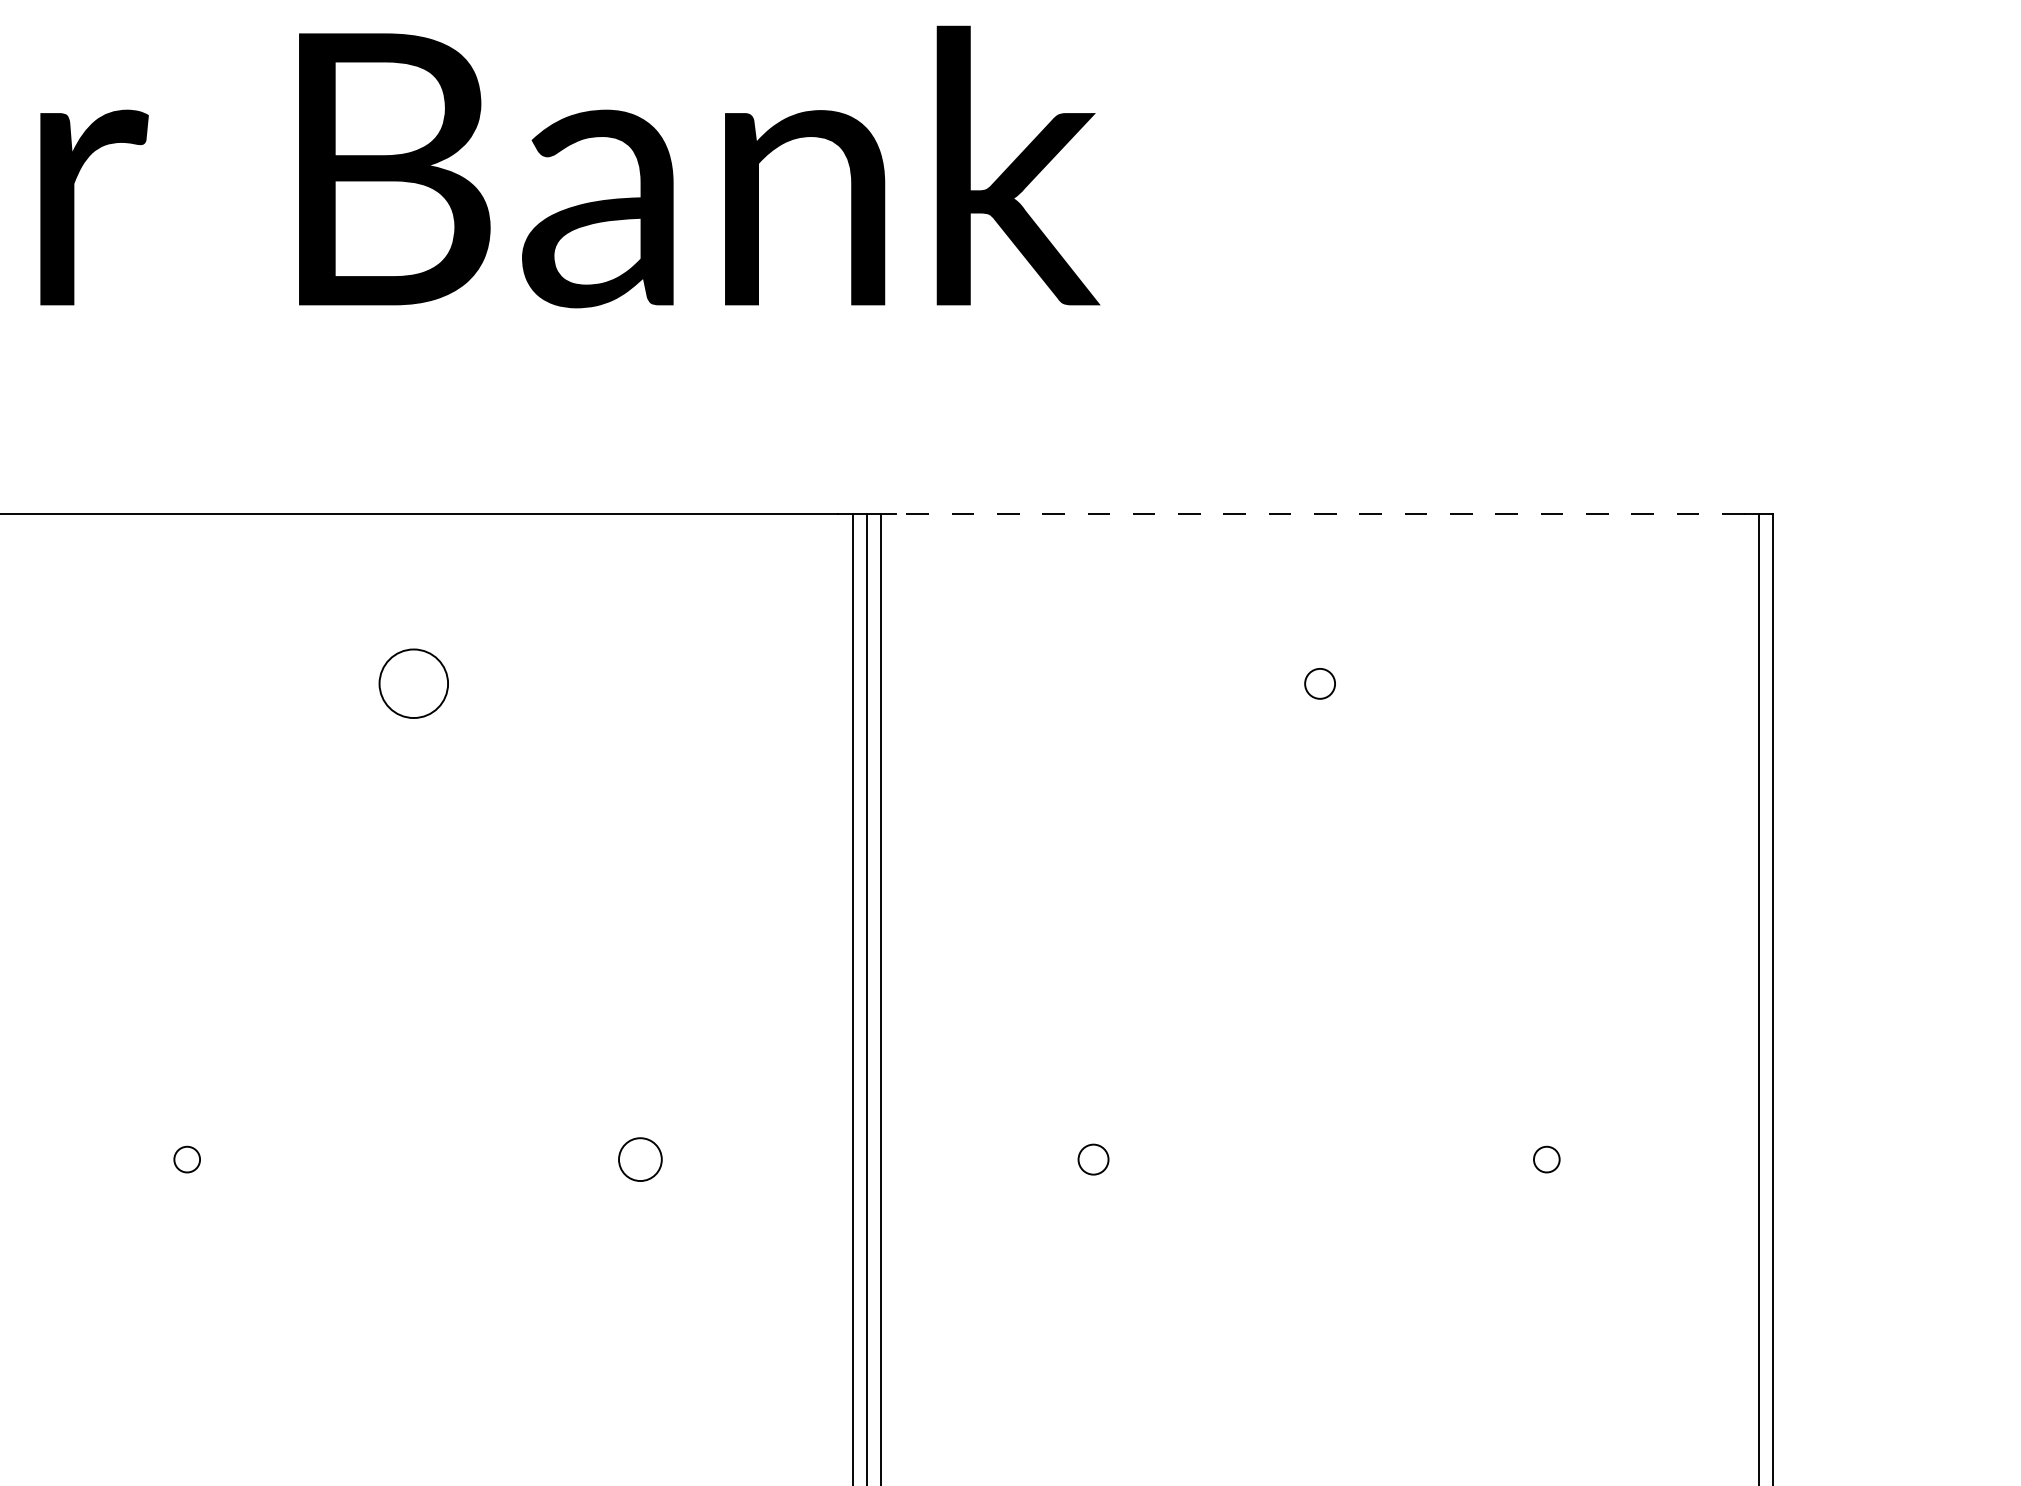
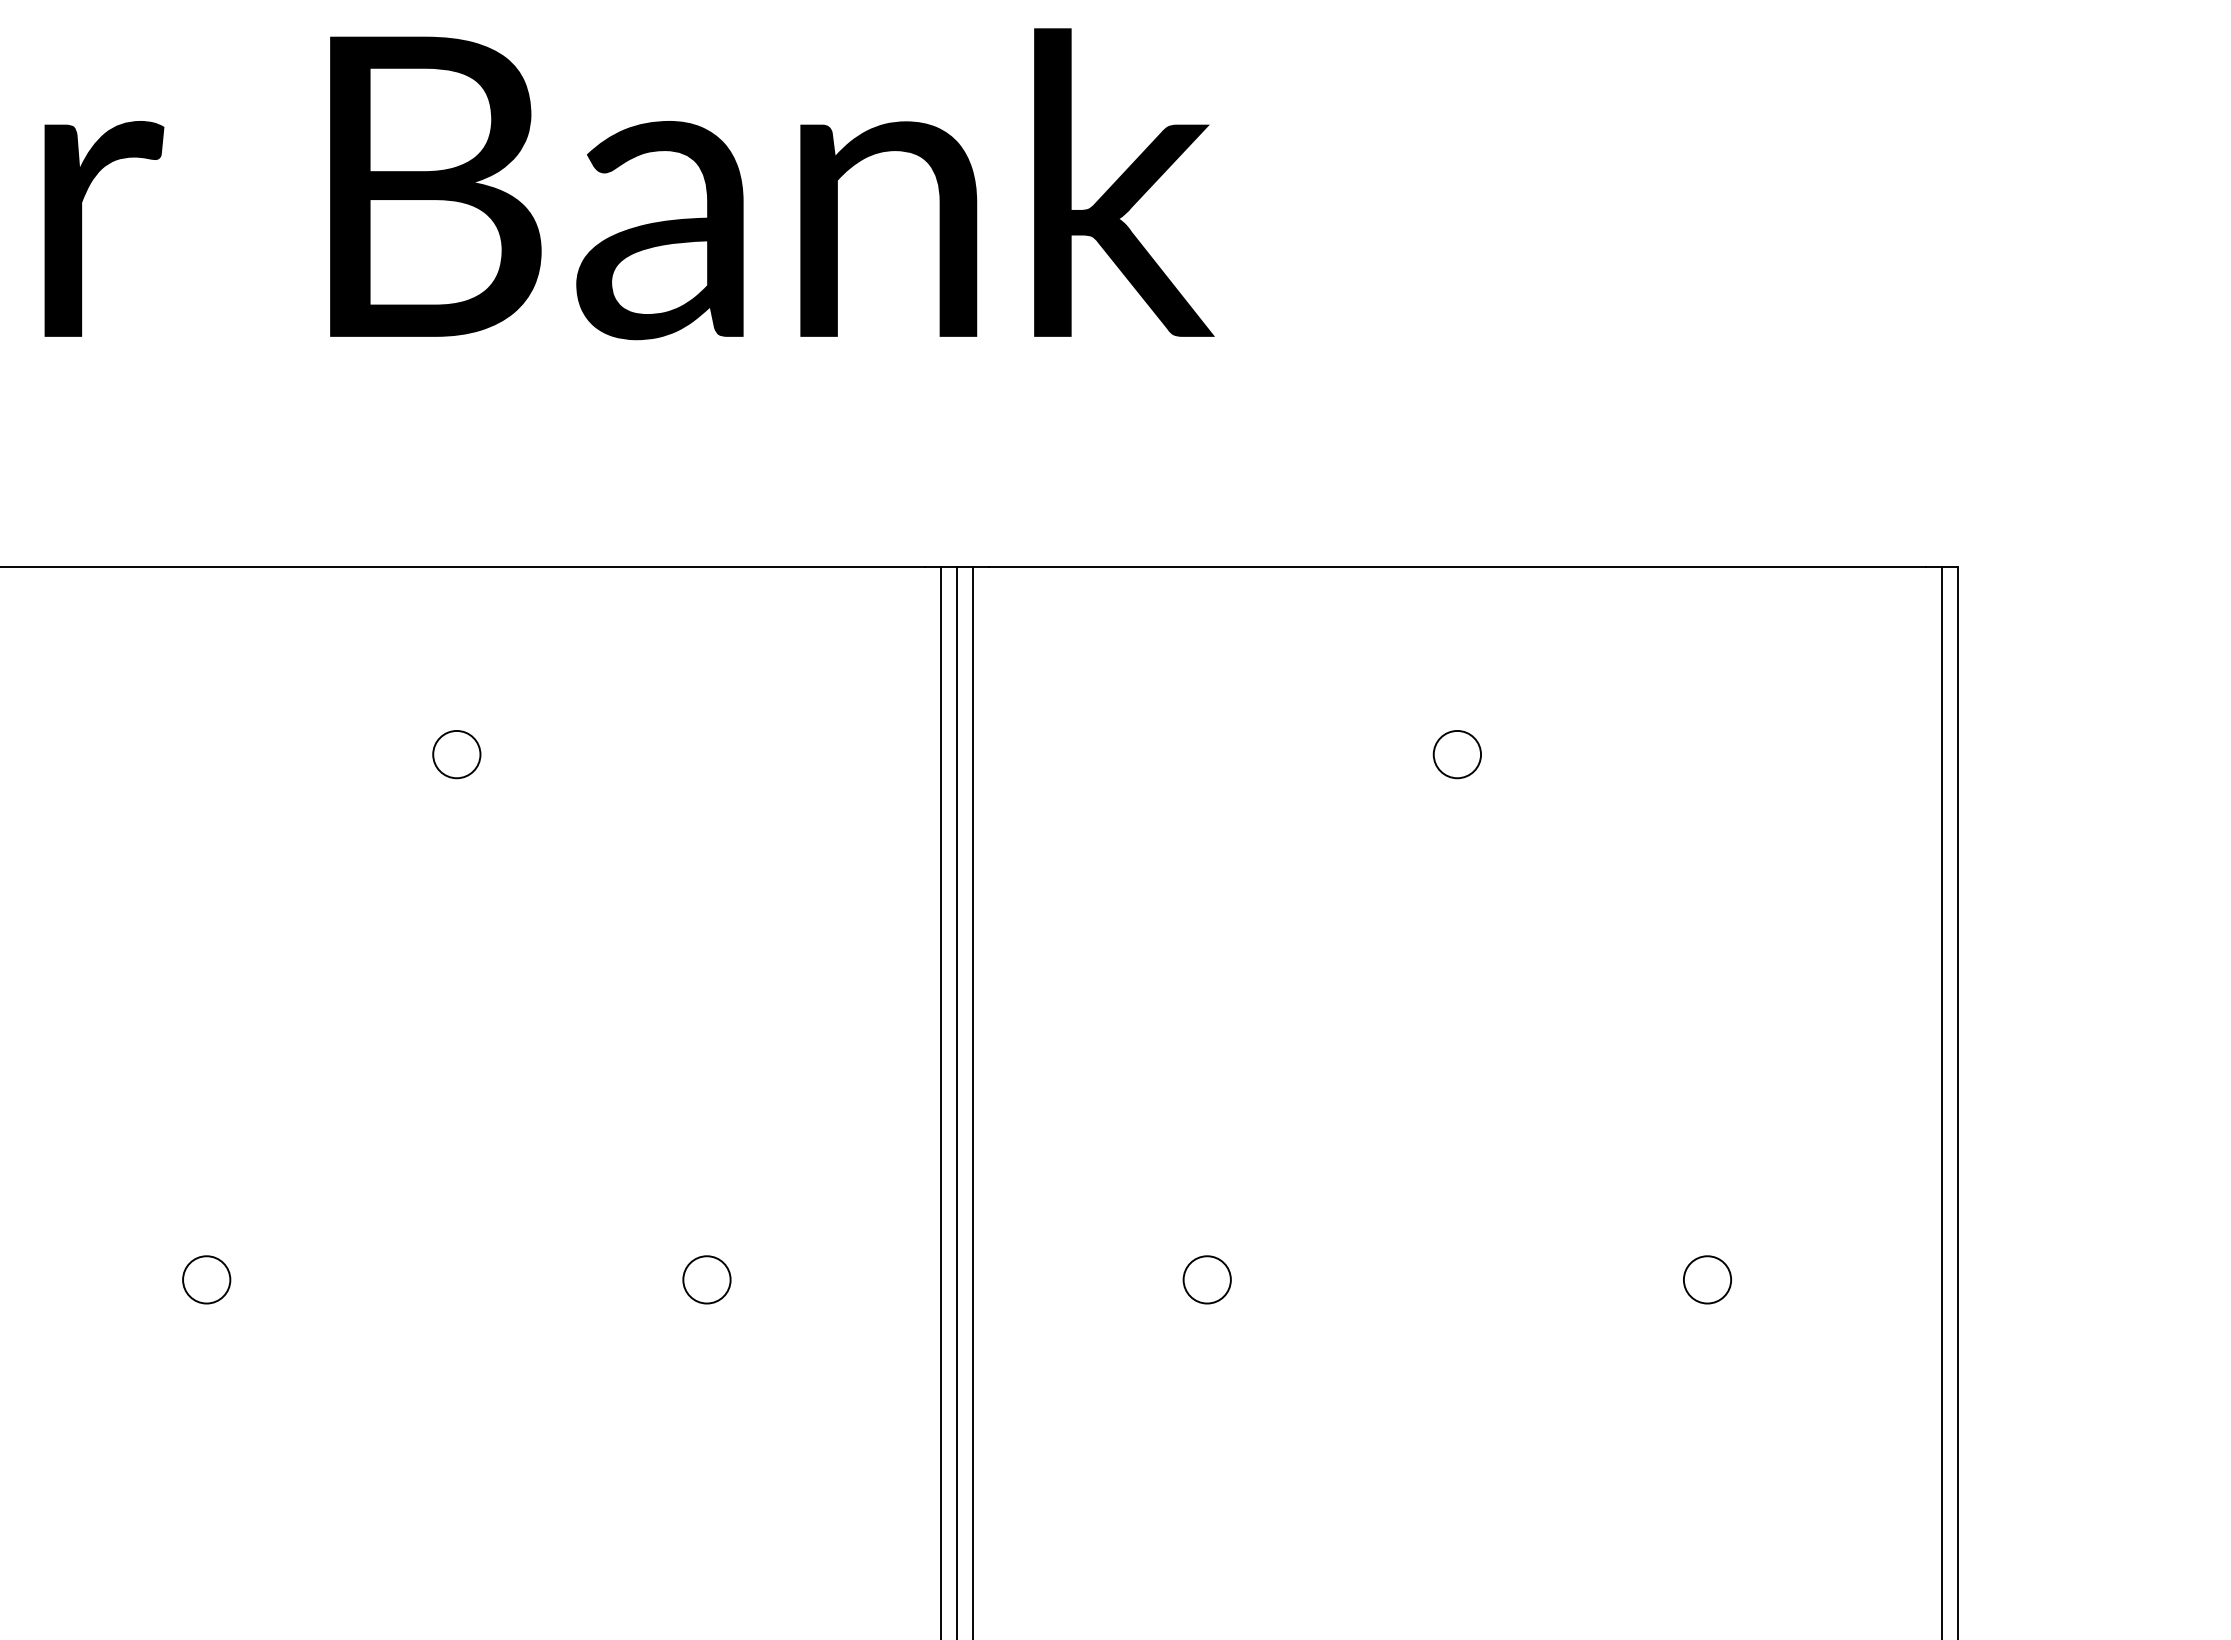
line: (1320, 514) -> (1457, 567), dashed -> solid
circle: (413, 683) -> (456, 754), size x0.62
circle: (1319, 683) -> (1456, 754), size x1.43
circle: (187, 1159) -> (206, 1279), size x1.67
circle: (1092, 1159) -> (1206, 1279), size x1.43
circle: (1546, 1159) -> (1707, 1279), size x1.67

